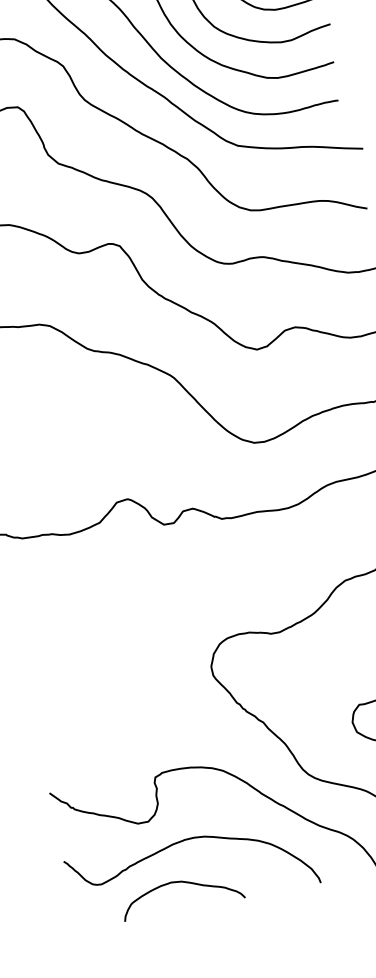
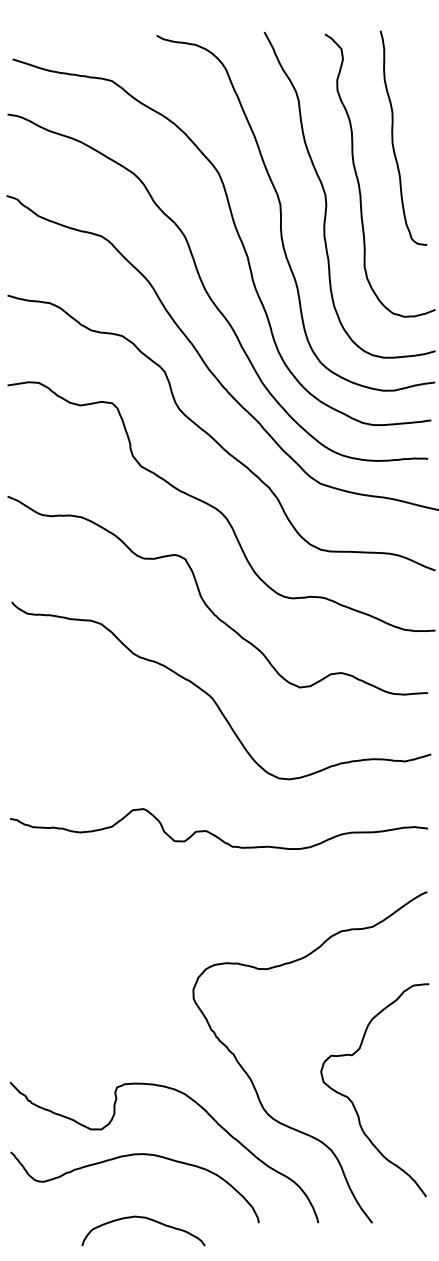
curve: (183, 883) -> (147, 1219), moved

